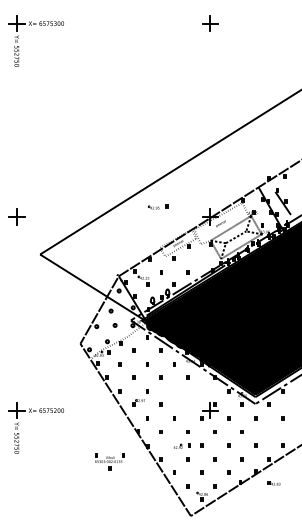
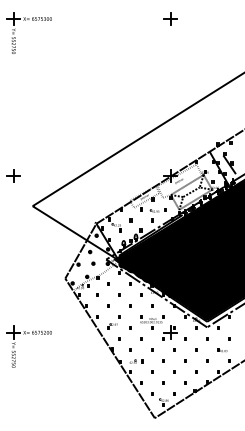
part: (158, 206) -> (158, 210), moved
part: (181, 445) -> (135, 361), moved
part: (110, 461) -> (152, 322), moved
part: (273, 483) -> (221, 350), moved

